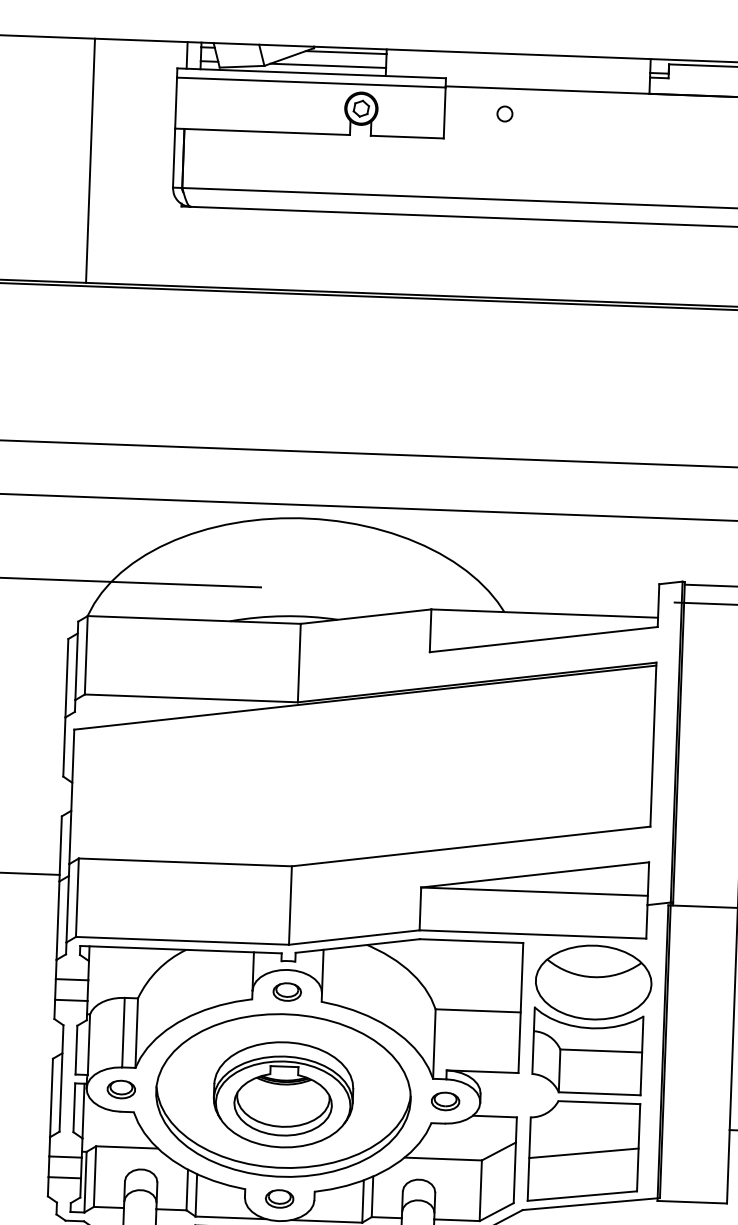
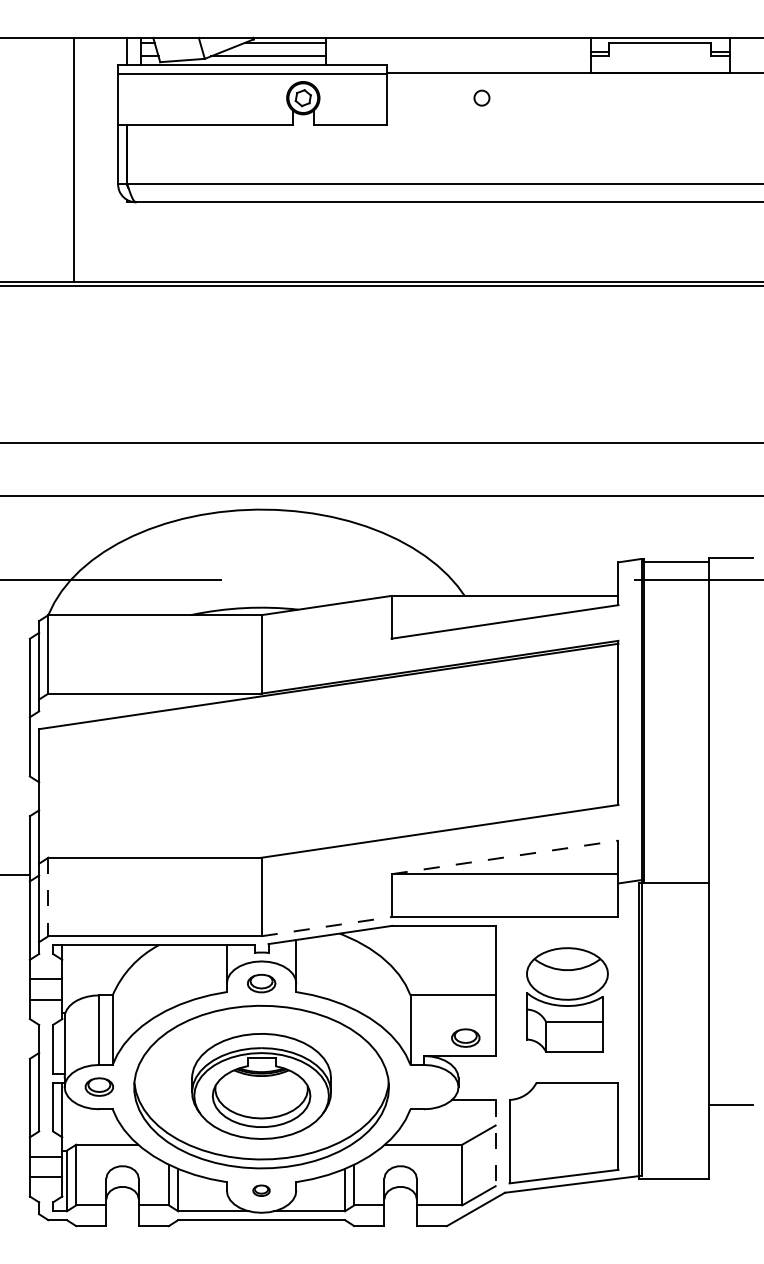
circle: (504, 113) -> (481, 97), moved
line: (90, 160) -> (73, 159), moved
line: (535, 875) -> (505, 857), solid -> dashed
line: (77, 898) -> (48, 897), solid -> dashed
line: (354, 937) -> (326, 926), solid -> dashed
part: (592, 1019) -> (567, 999), size x0.7
part: (445, 1100) -> (465, 1037), moved
line: (583, 1152) -> (563, 1133), removed
line: (515, 1160) -> (495, 1143), solid -> dashed
part: (279, 1198) -> (261, 1190), size x0.6

